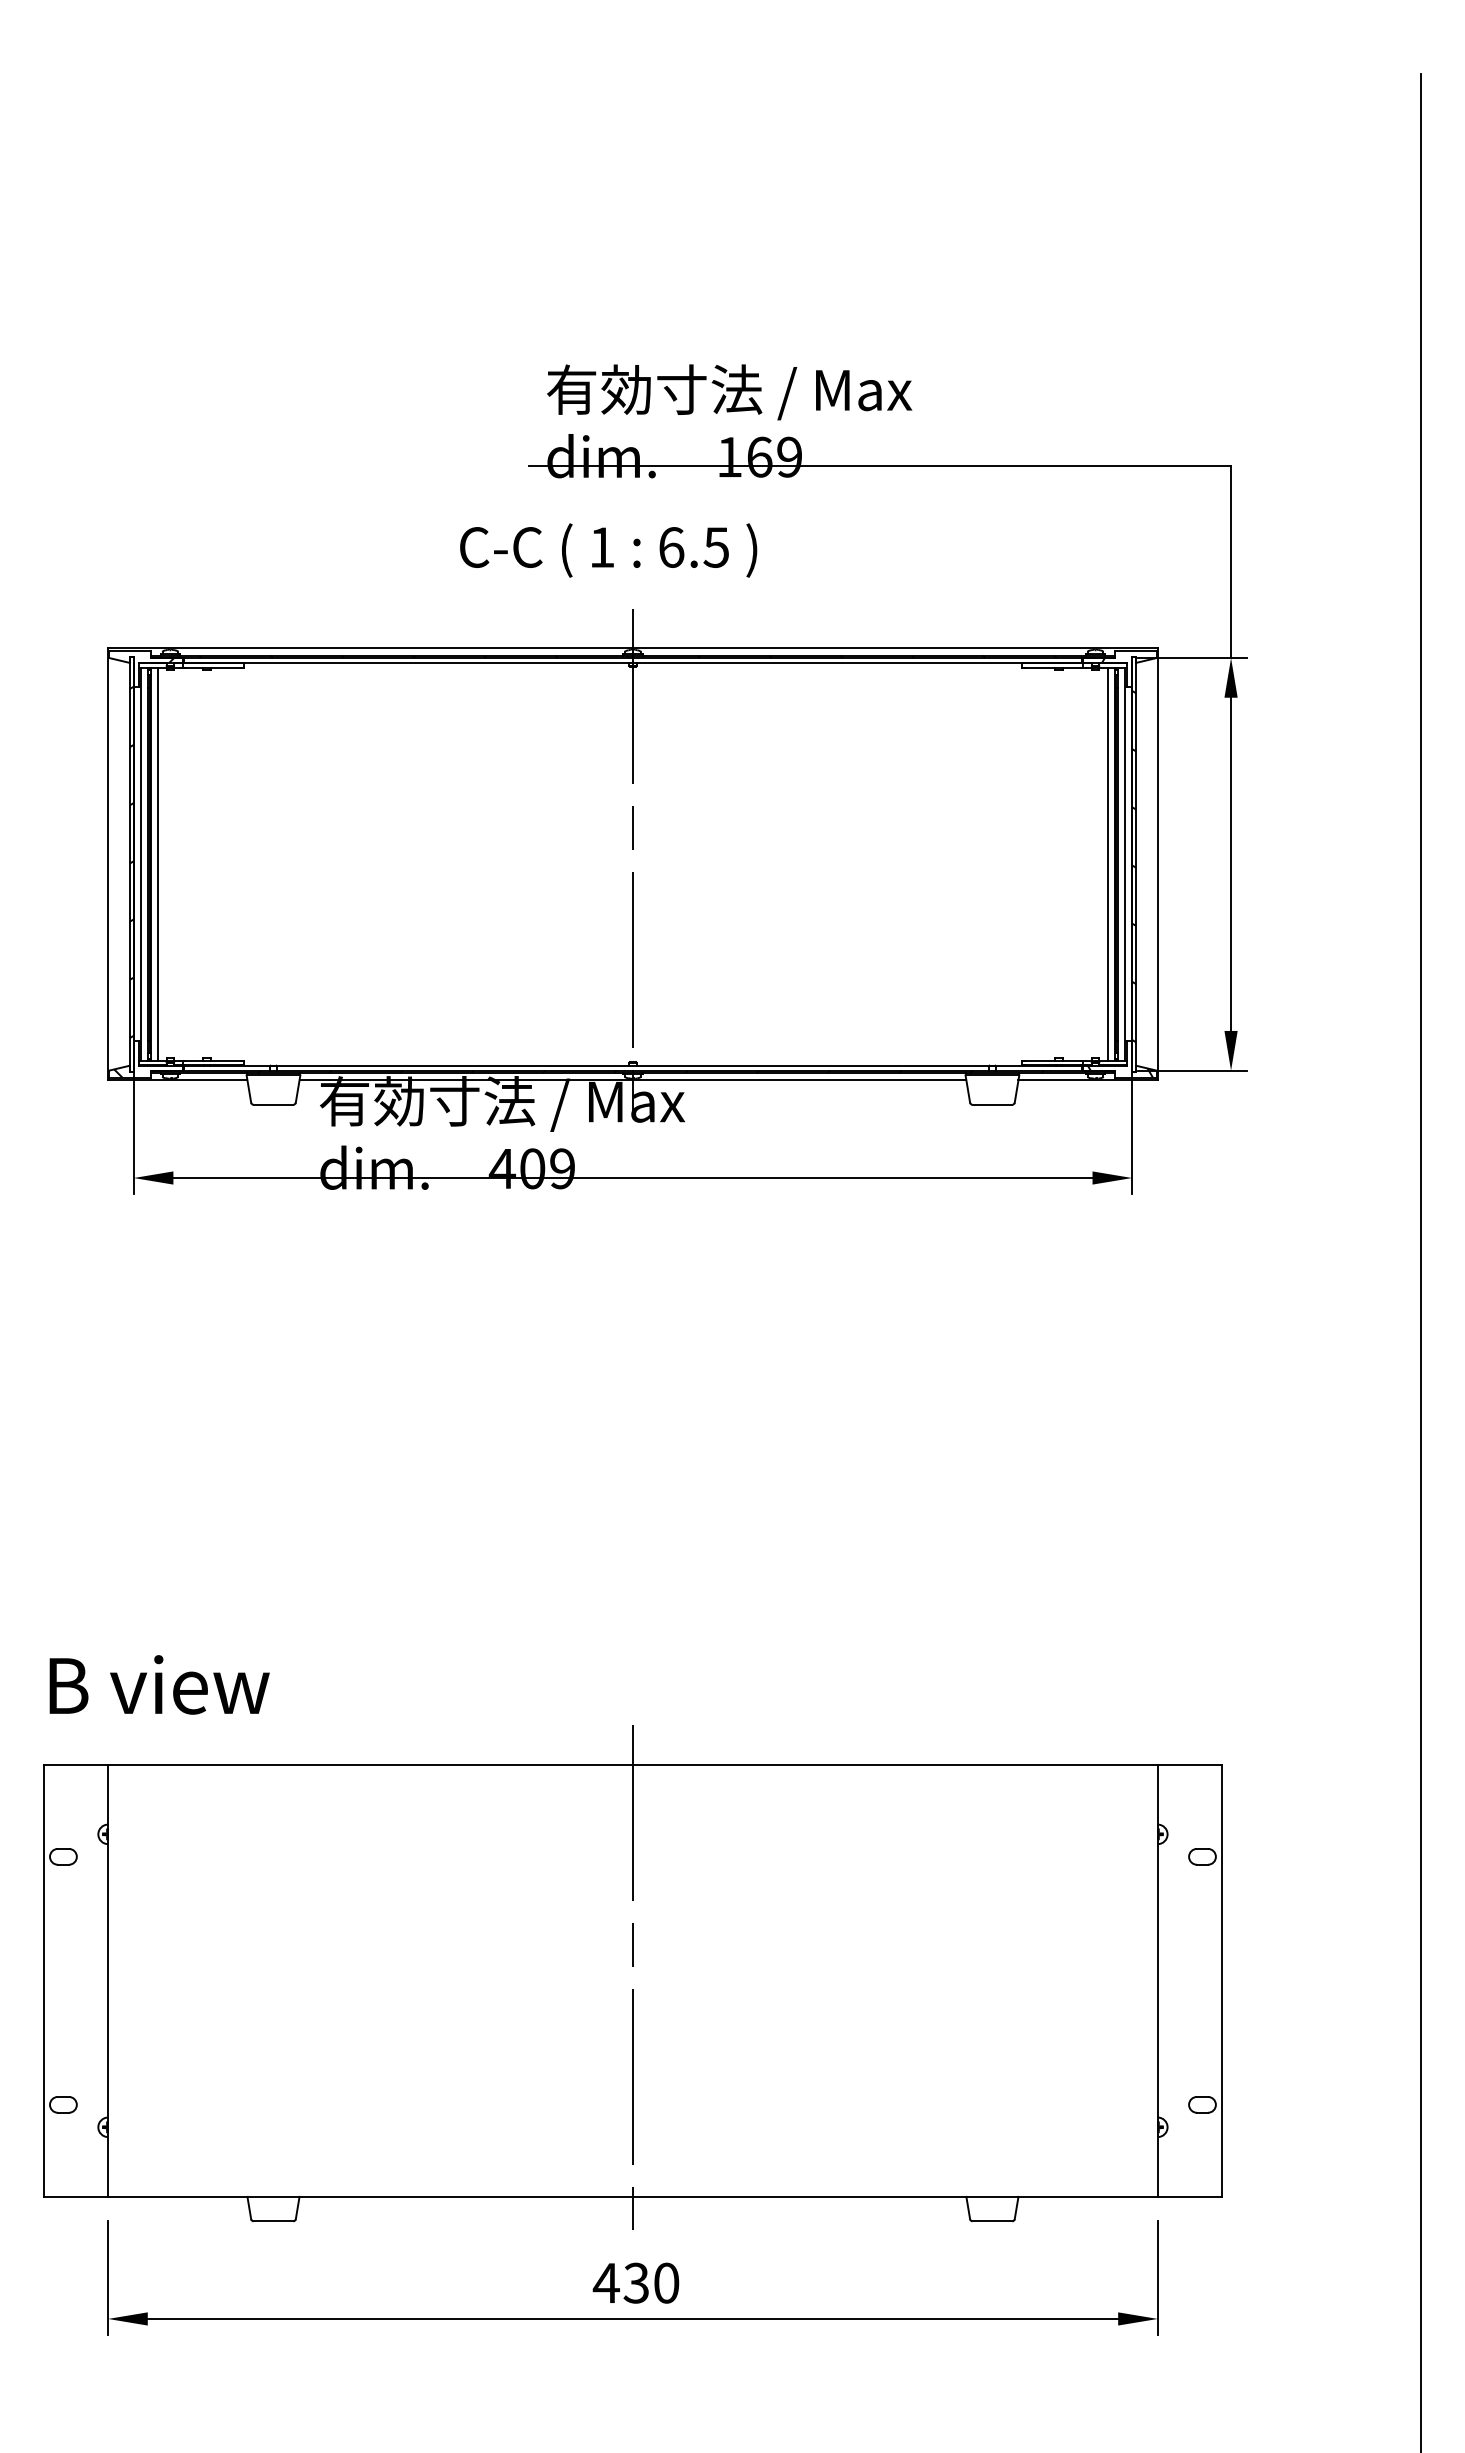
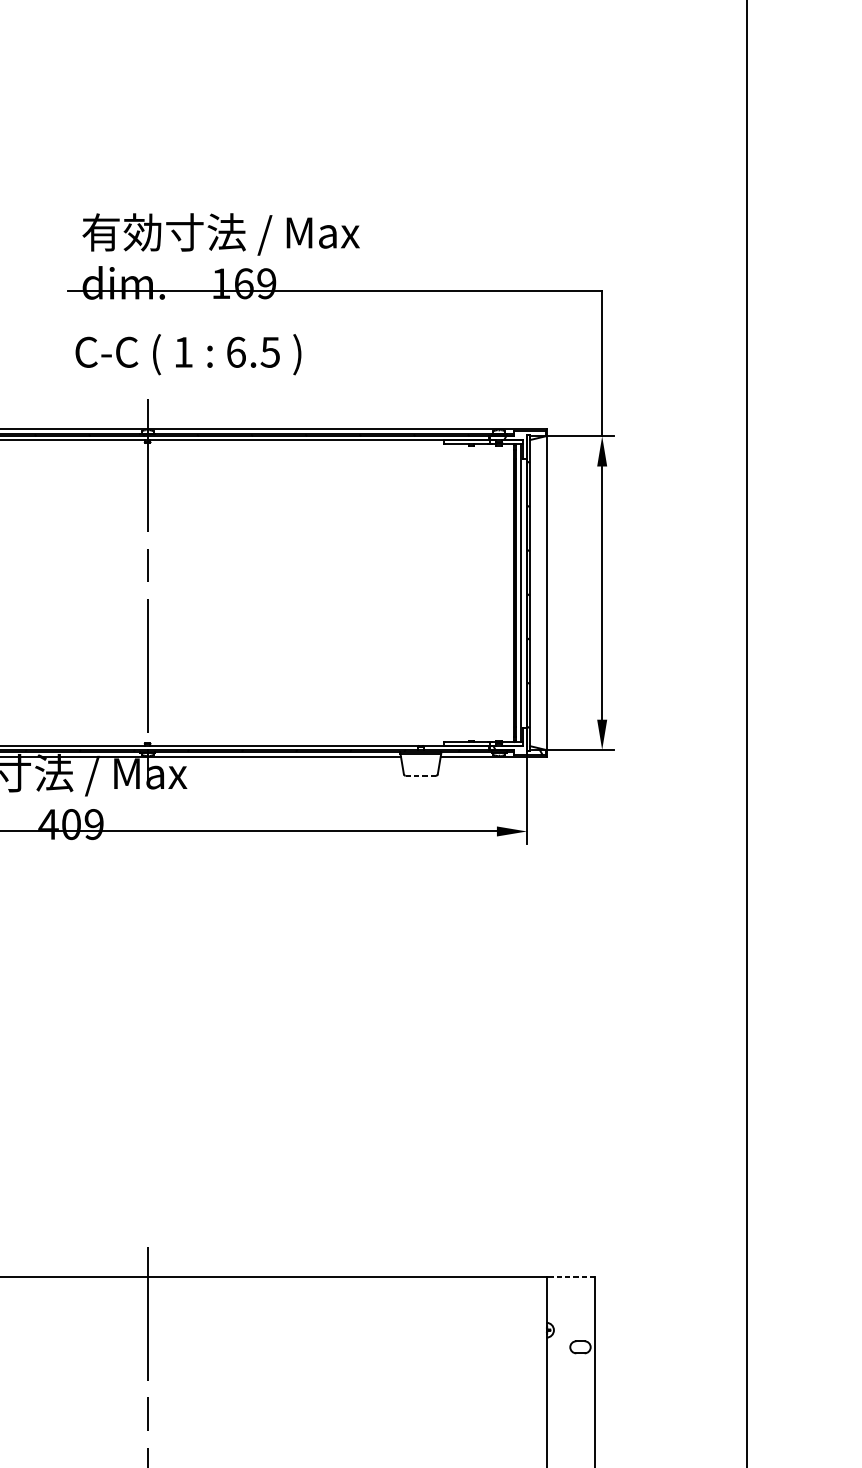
text: (608, 550) -> (188, 354), moved
line: (1107, 864) -> (508, 593), removed
line: (992, 1104) -> (420, 775), solid -> dashed
line: (1189, 1764) -> (570, 1277), solid -> dashed

